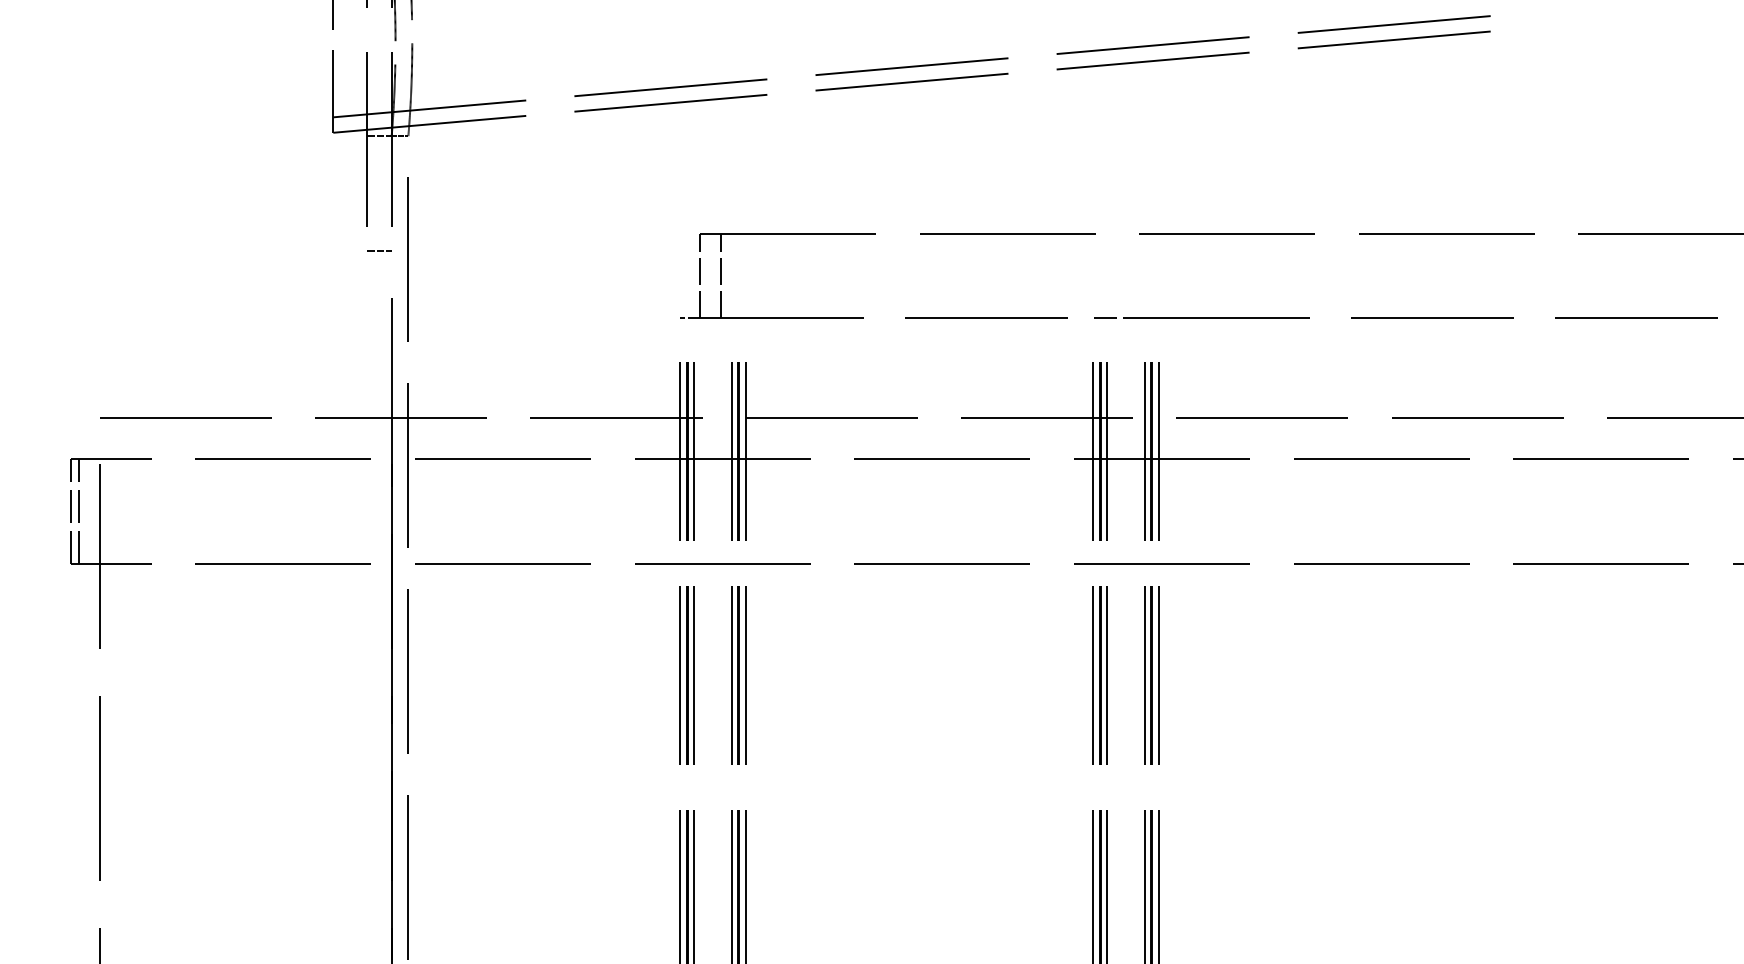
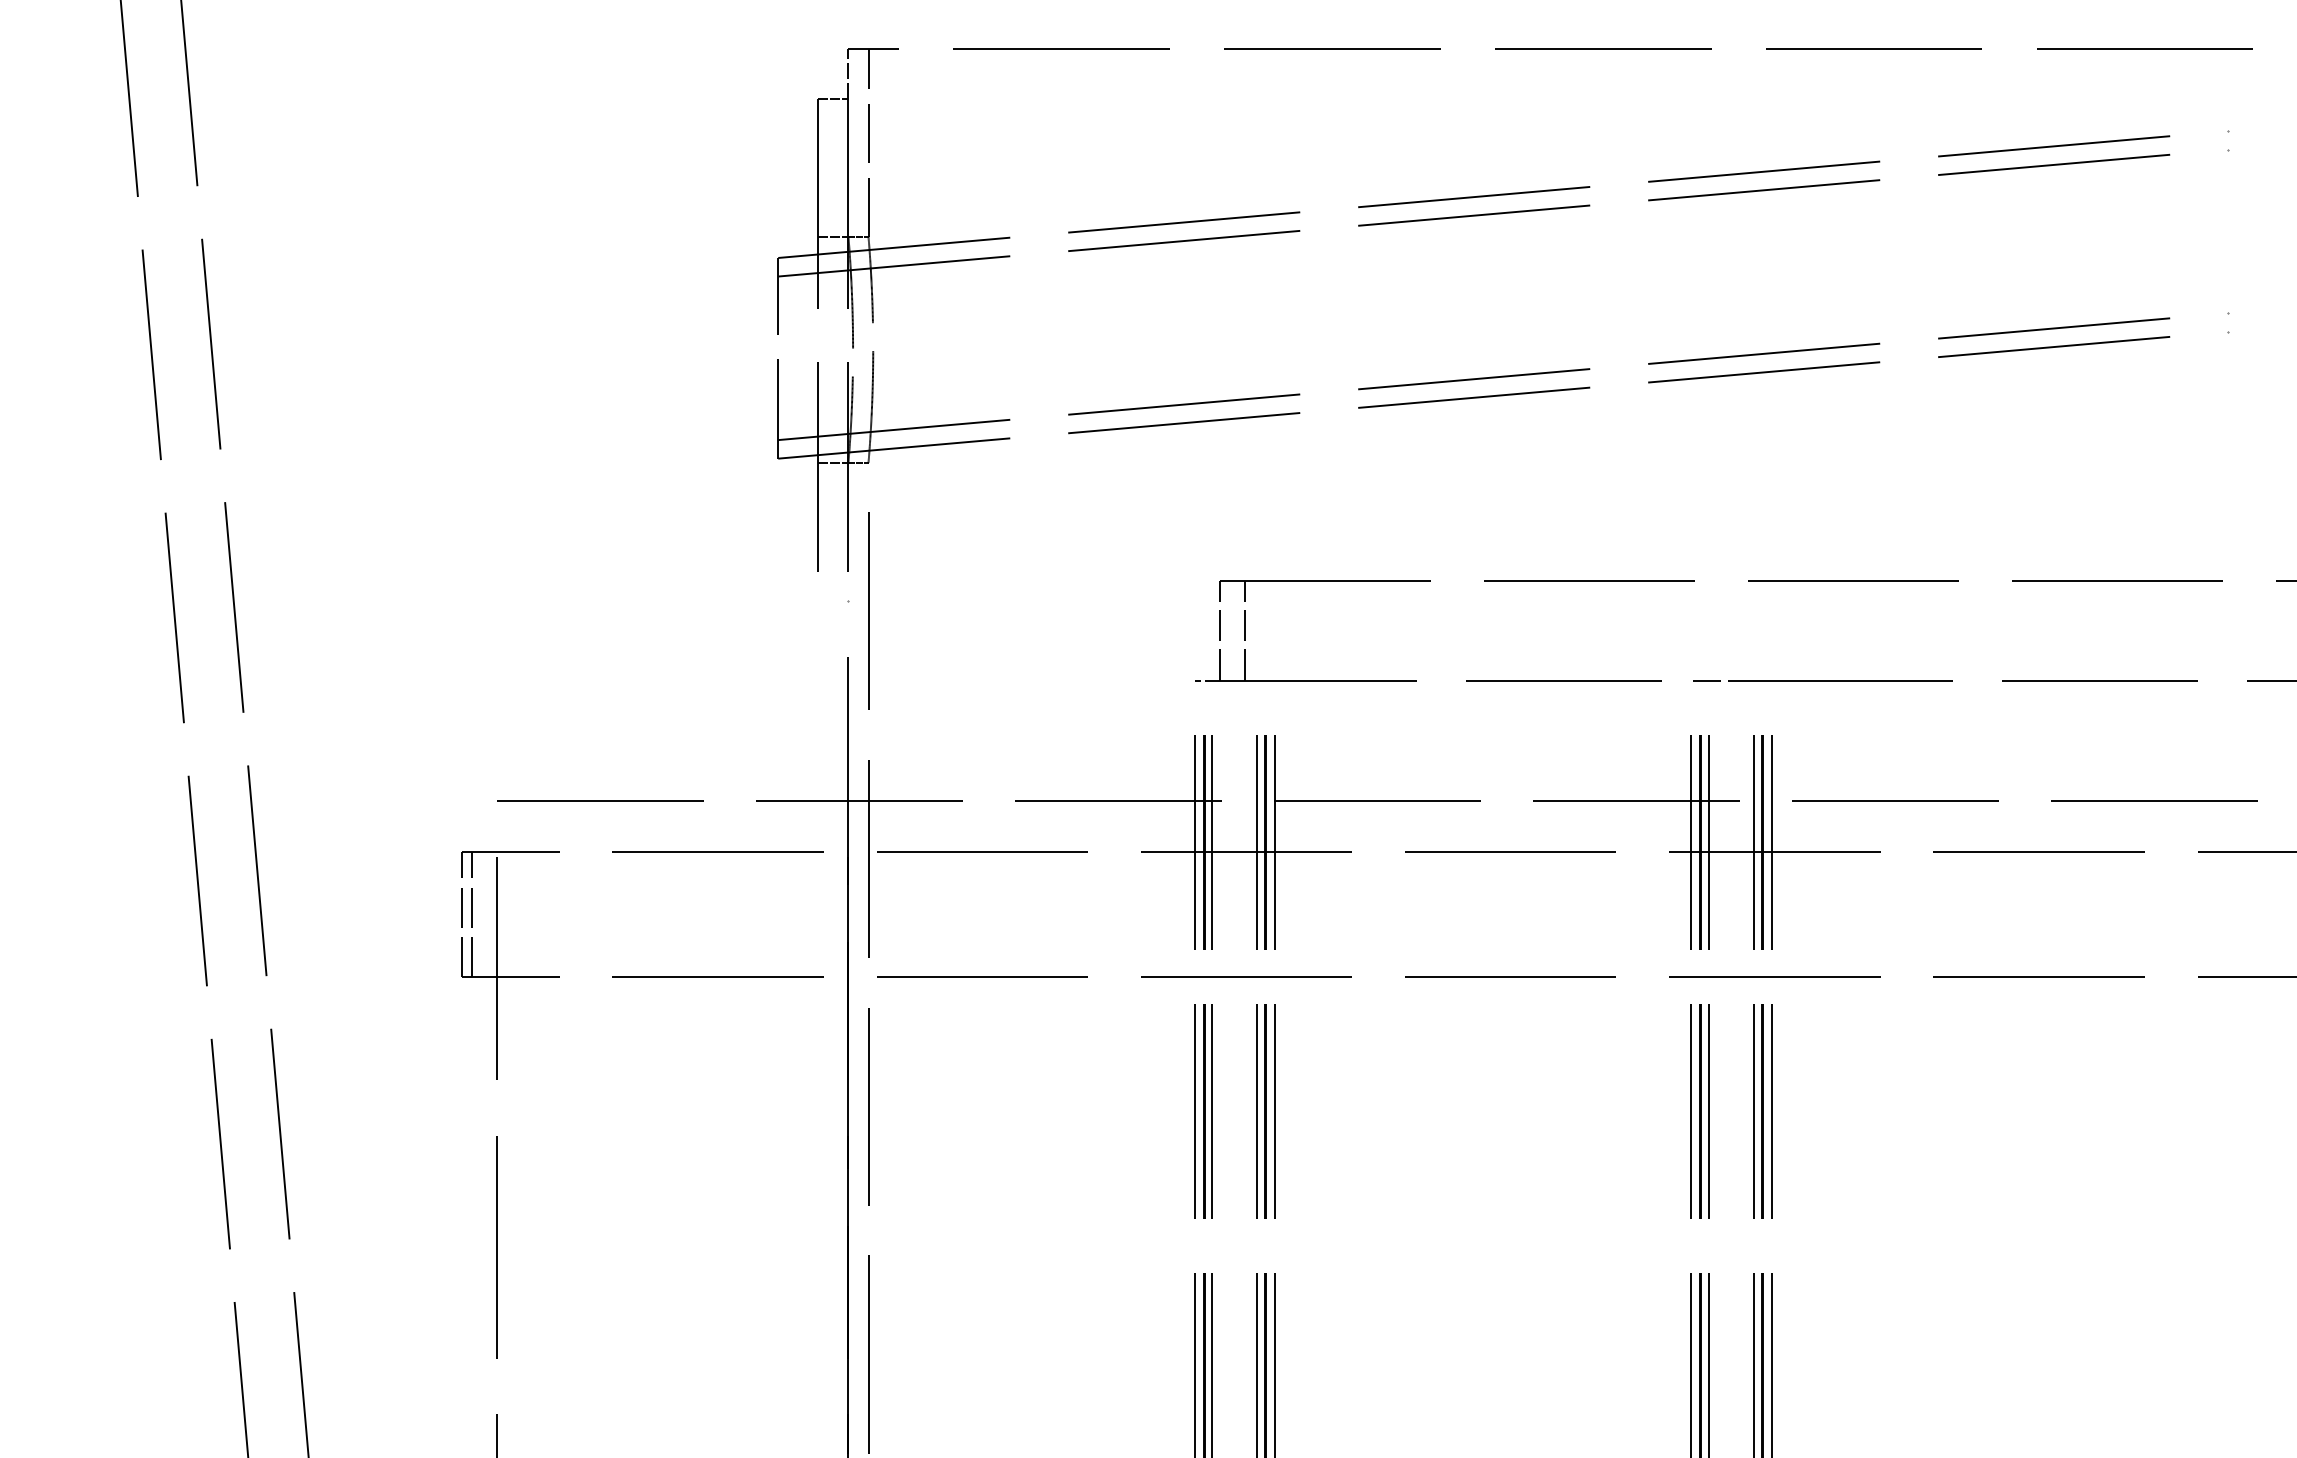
line: (379, 250) -> (833, 600), removed

